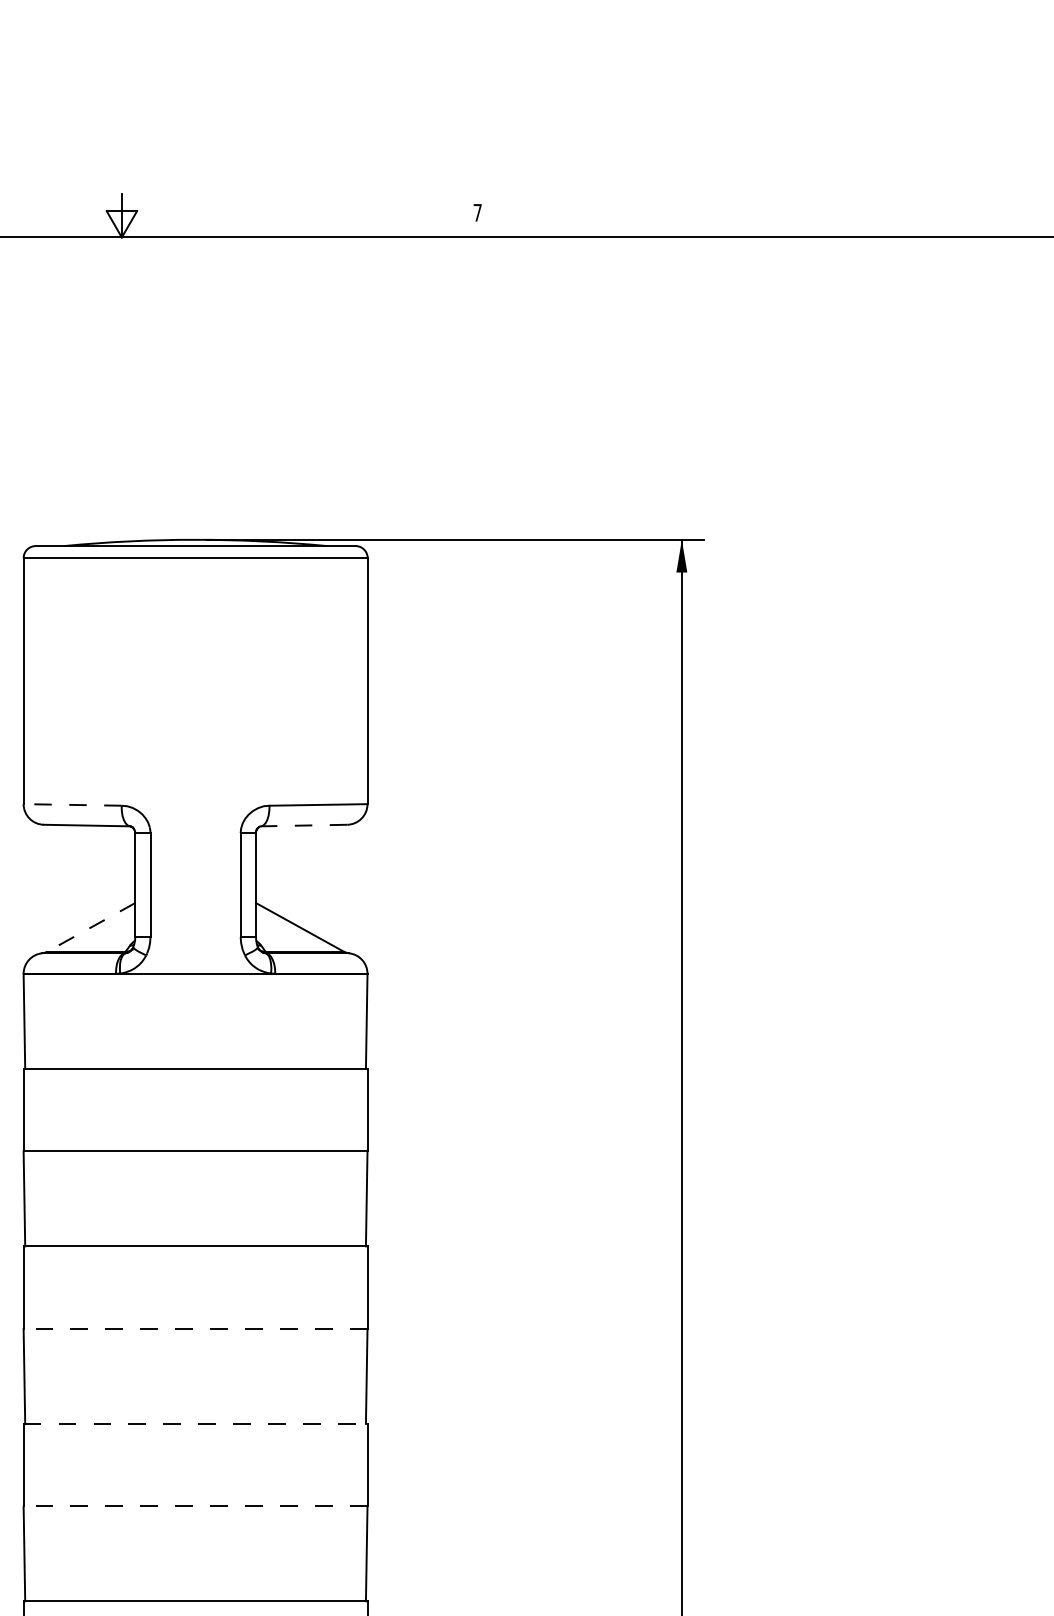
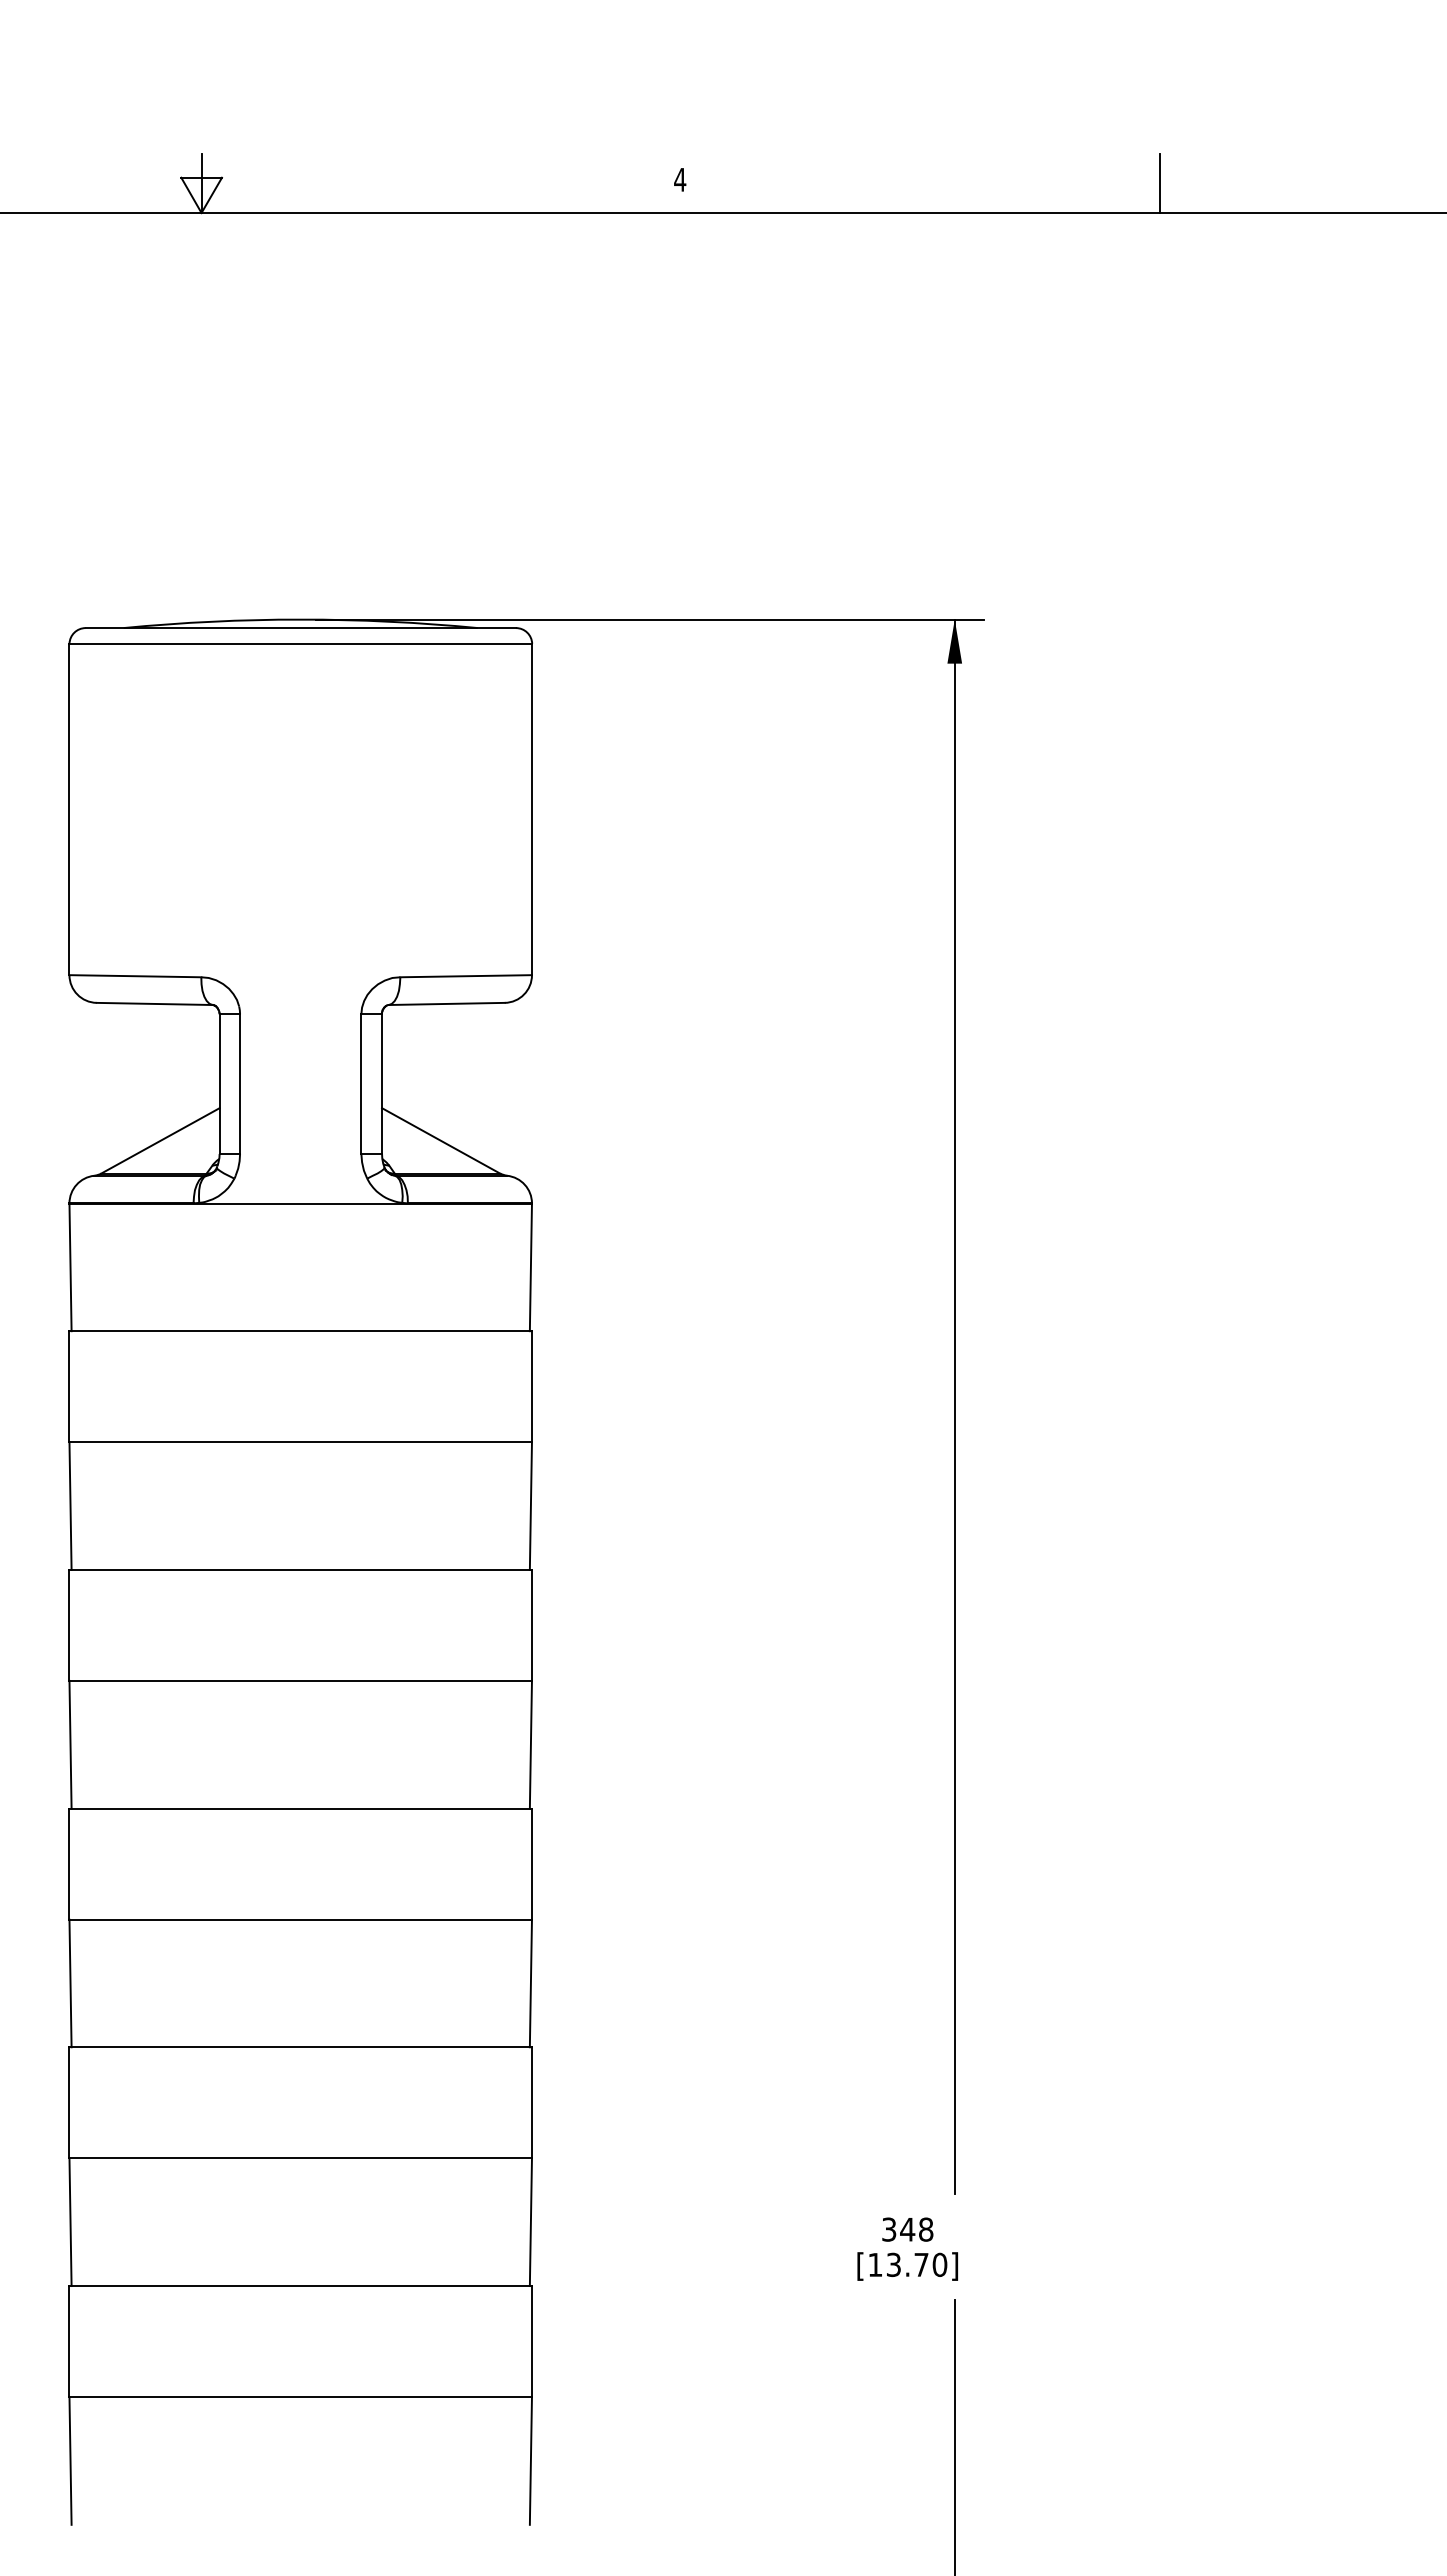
text: (477, 212) -> (680, 179), 7 -> 4
line: (834, 215) -> (1160, 183), added
line: (72, 805) -> (135, 976), dashed -> solid
line: (303, 825) -> (446, 1003), dashed -> solid
line: (91, 927) -> (160, 1140), dashed -> solid
line: (195, 1328) -> (300, 1680), dashed -> solid
line: (196, 1423) -> (301, 1808), dashed -> solid
line: (195, 1506) -> (300, 1919), dashed -> solid

